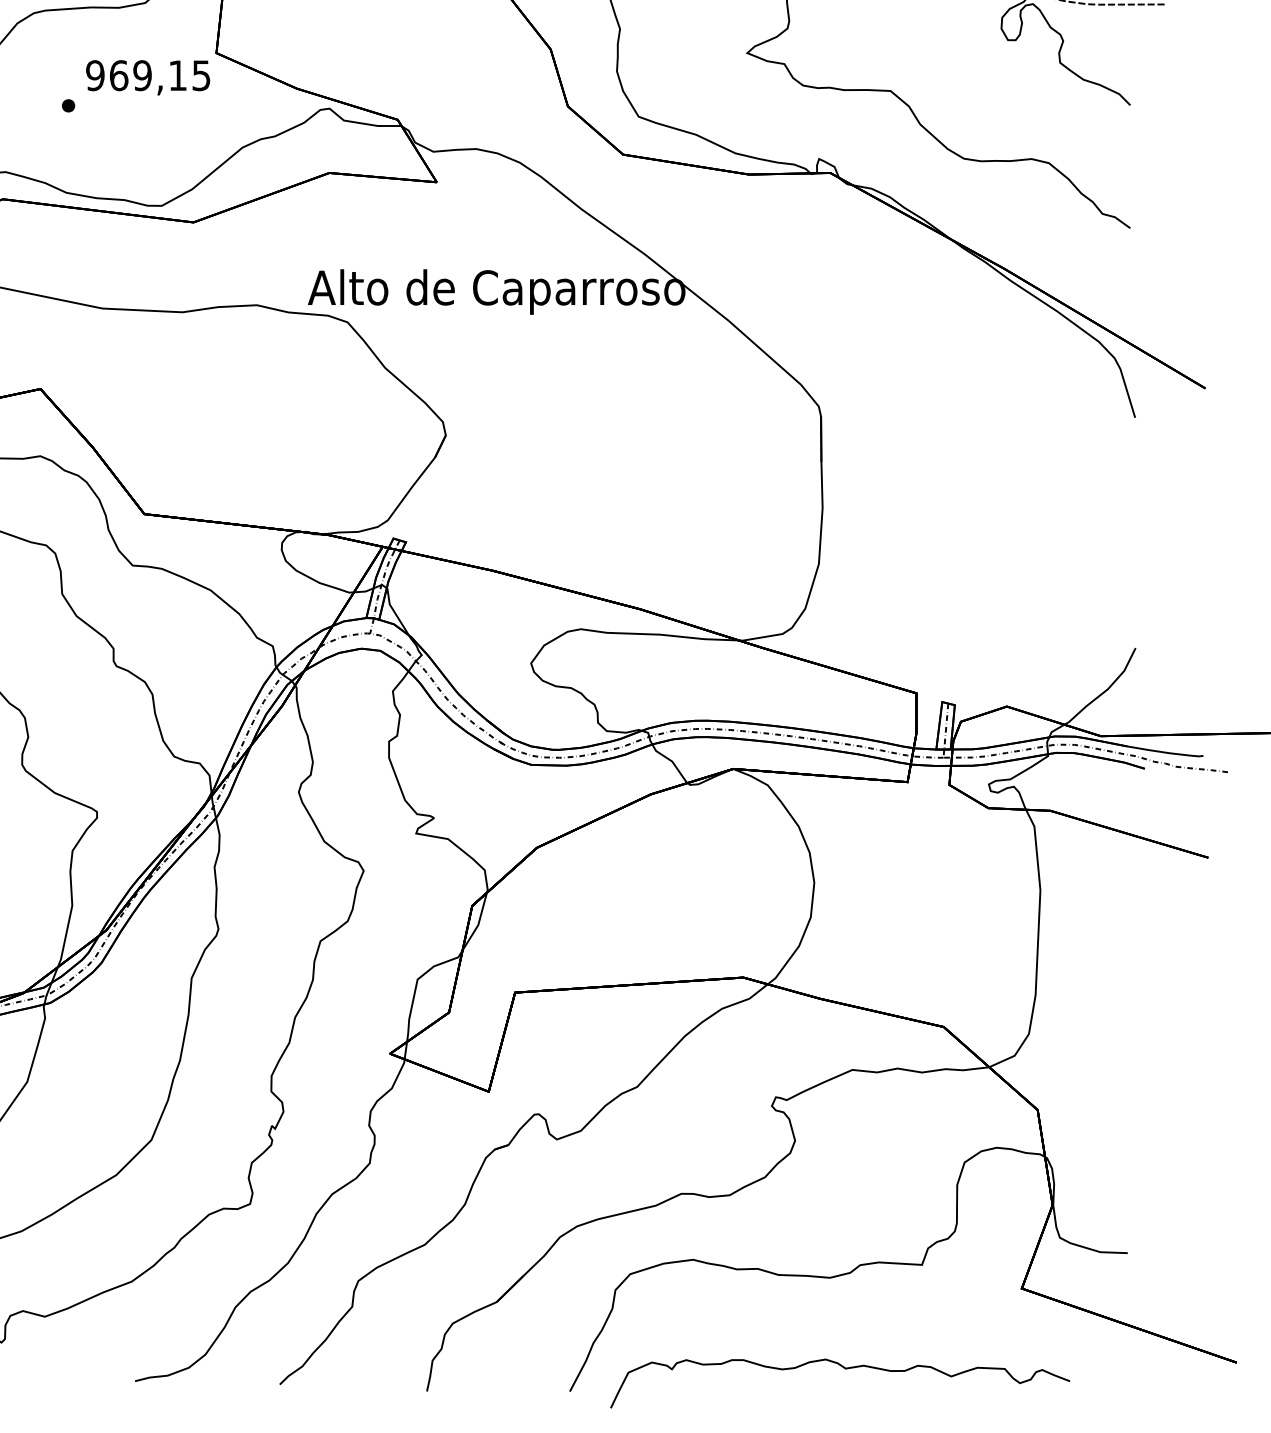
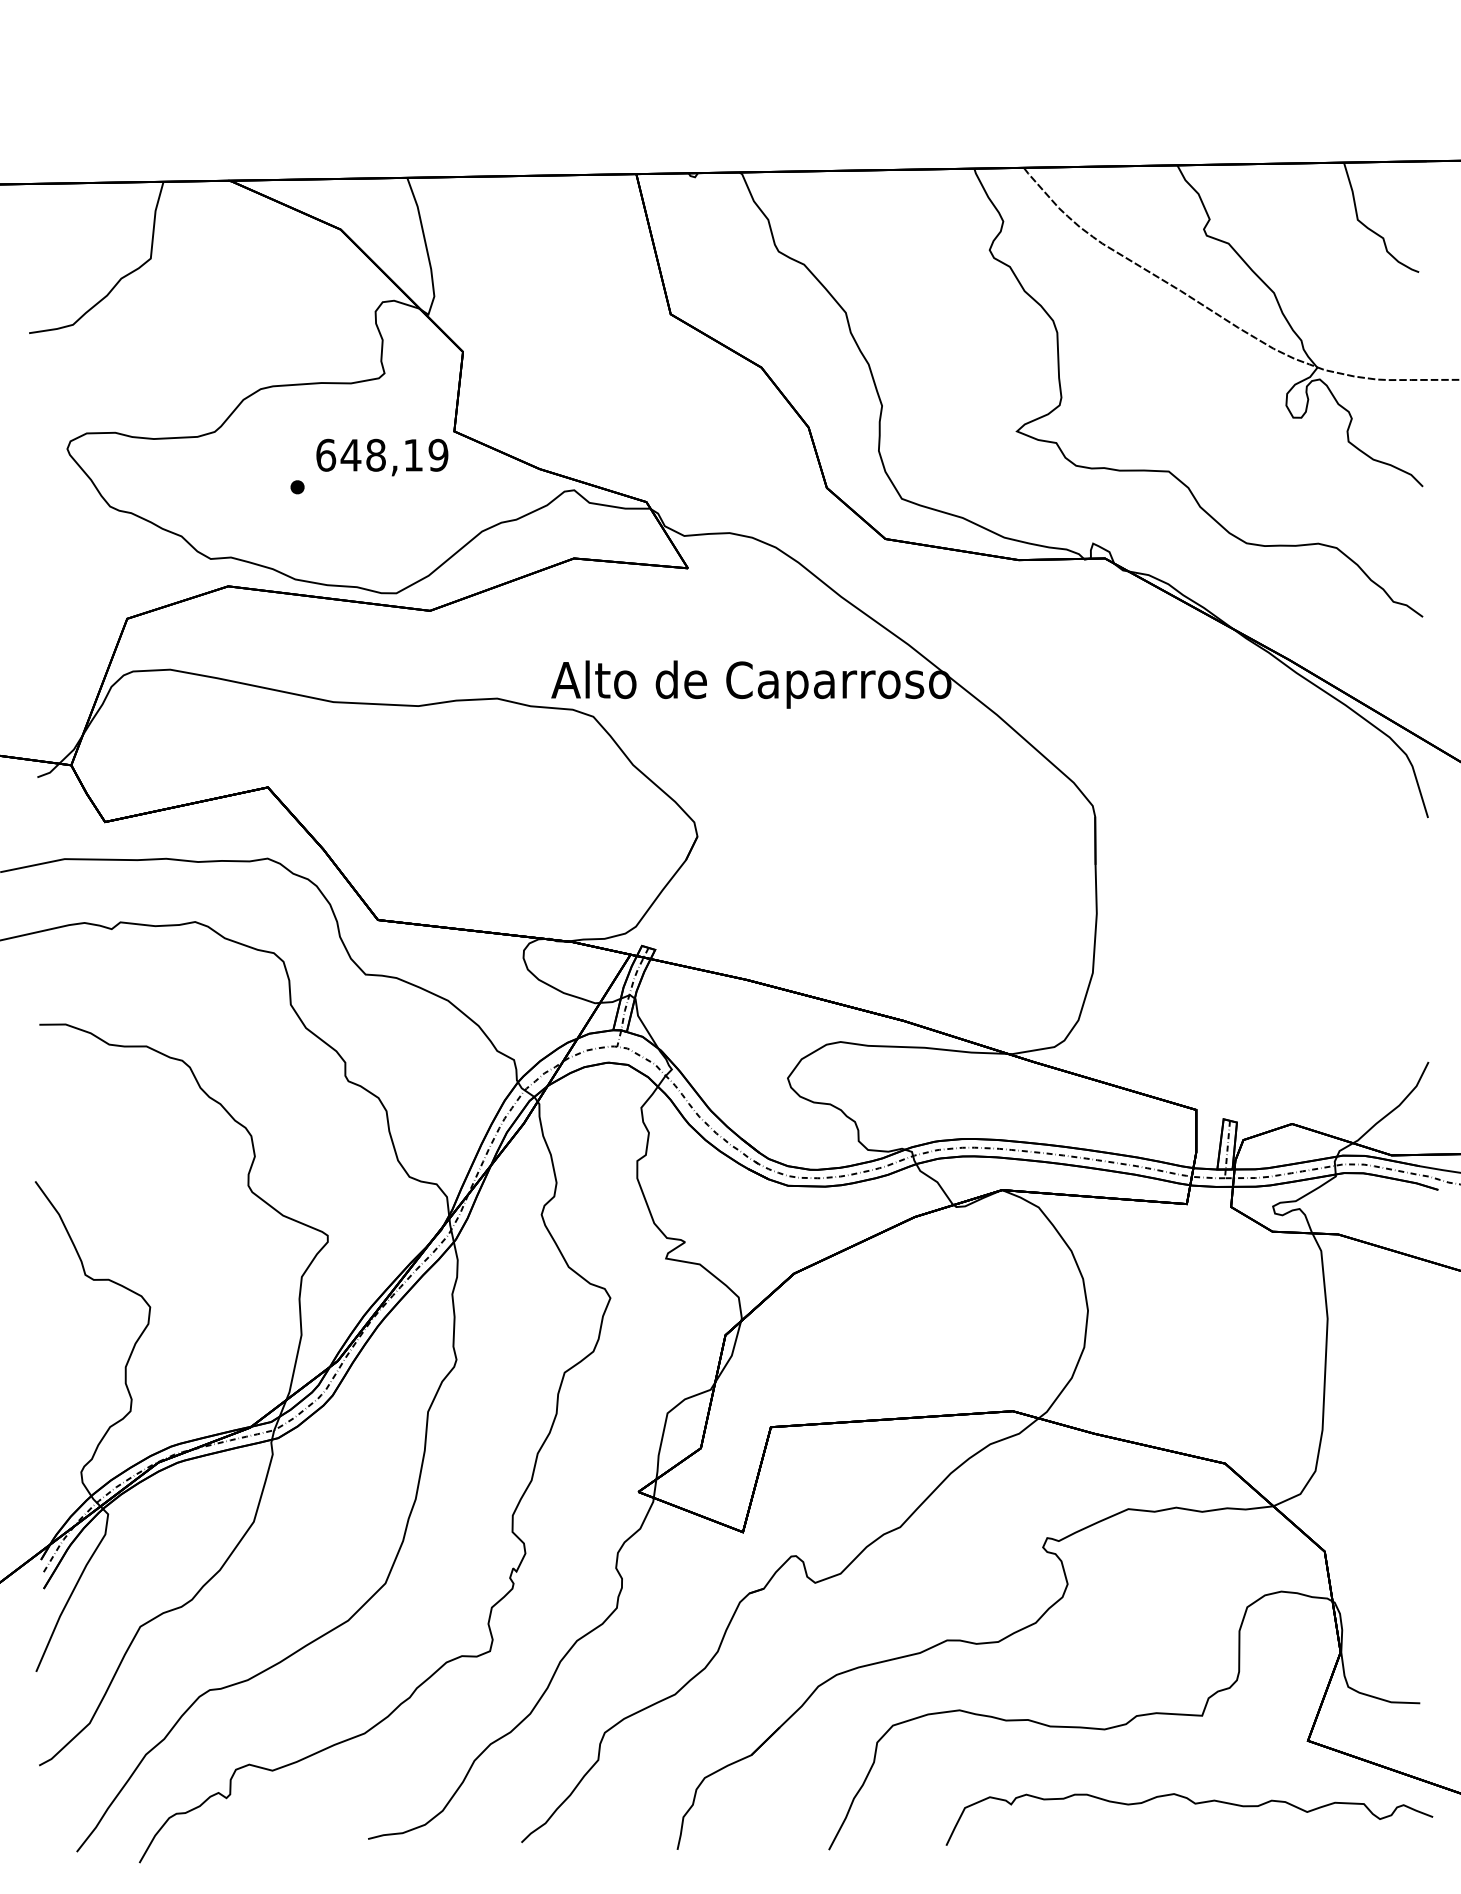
text: (148, 74) -> (382, 454), 969,15 -> 648,19
curve: (844, 1369) -> (1194, 1804), moved

